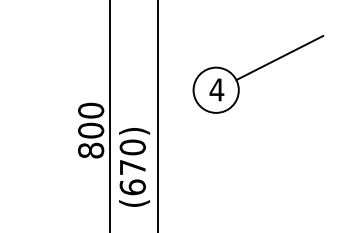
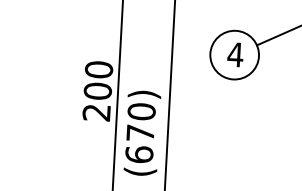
text: (91, 150) -> (97, 112), 800 -> 200

